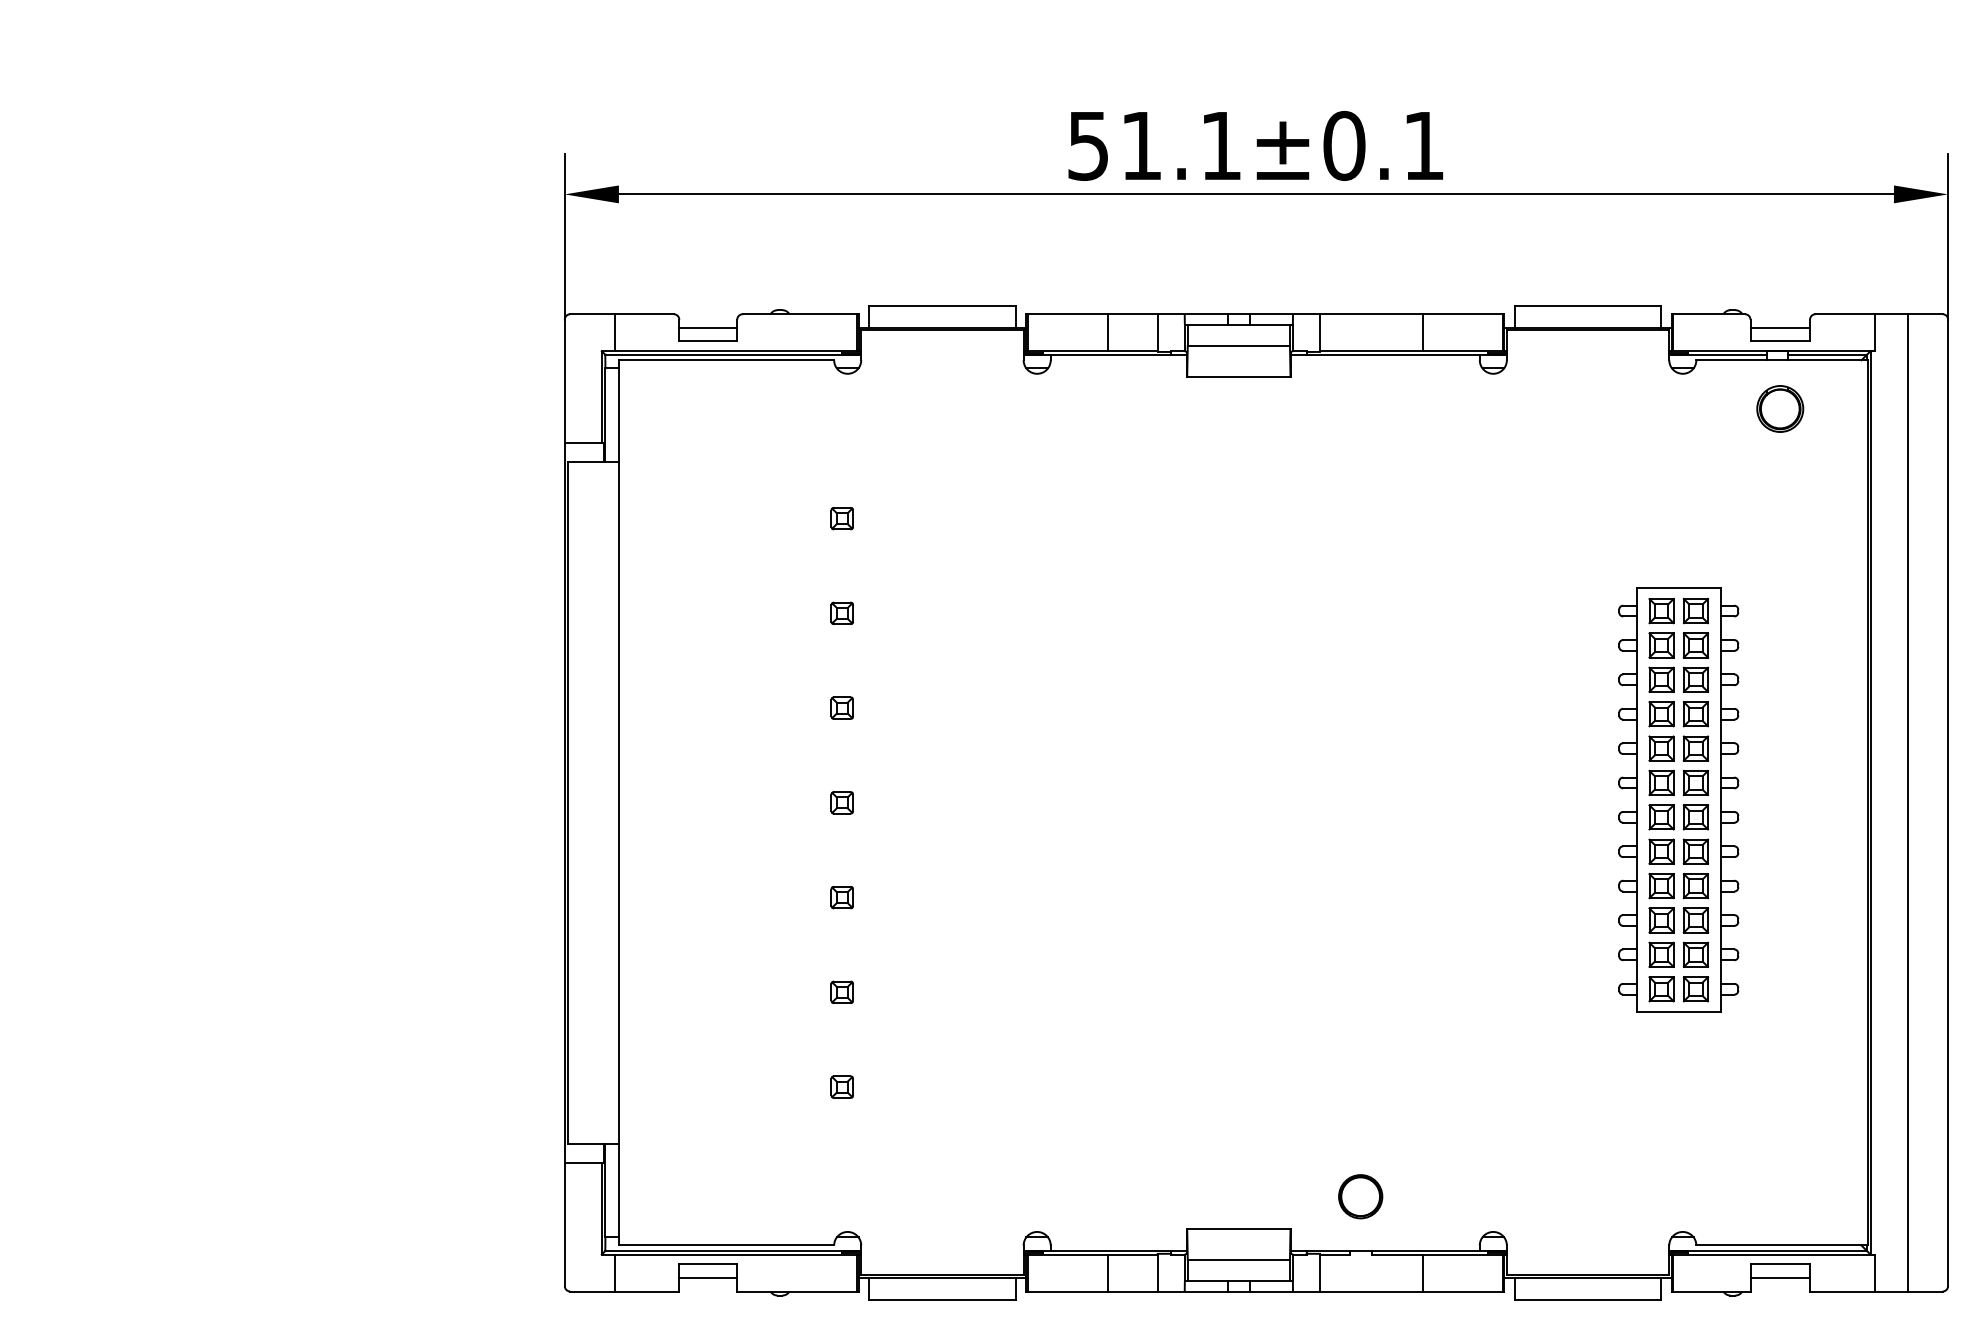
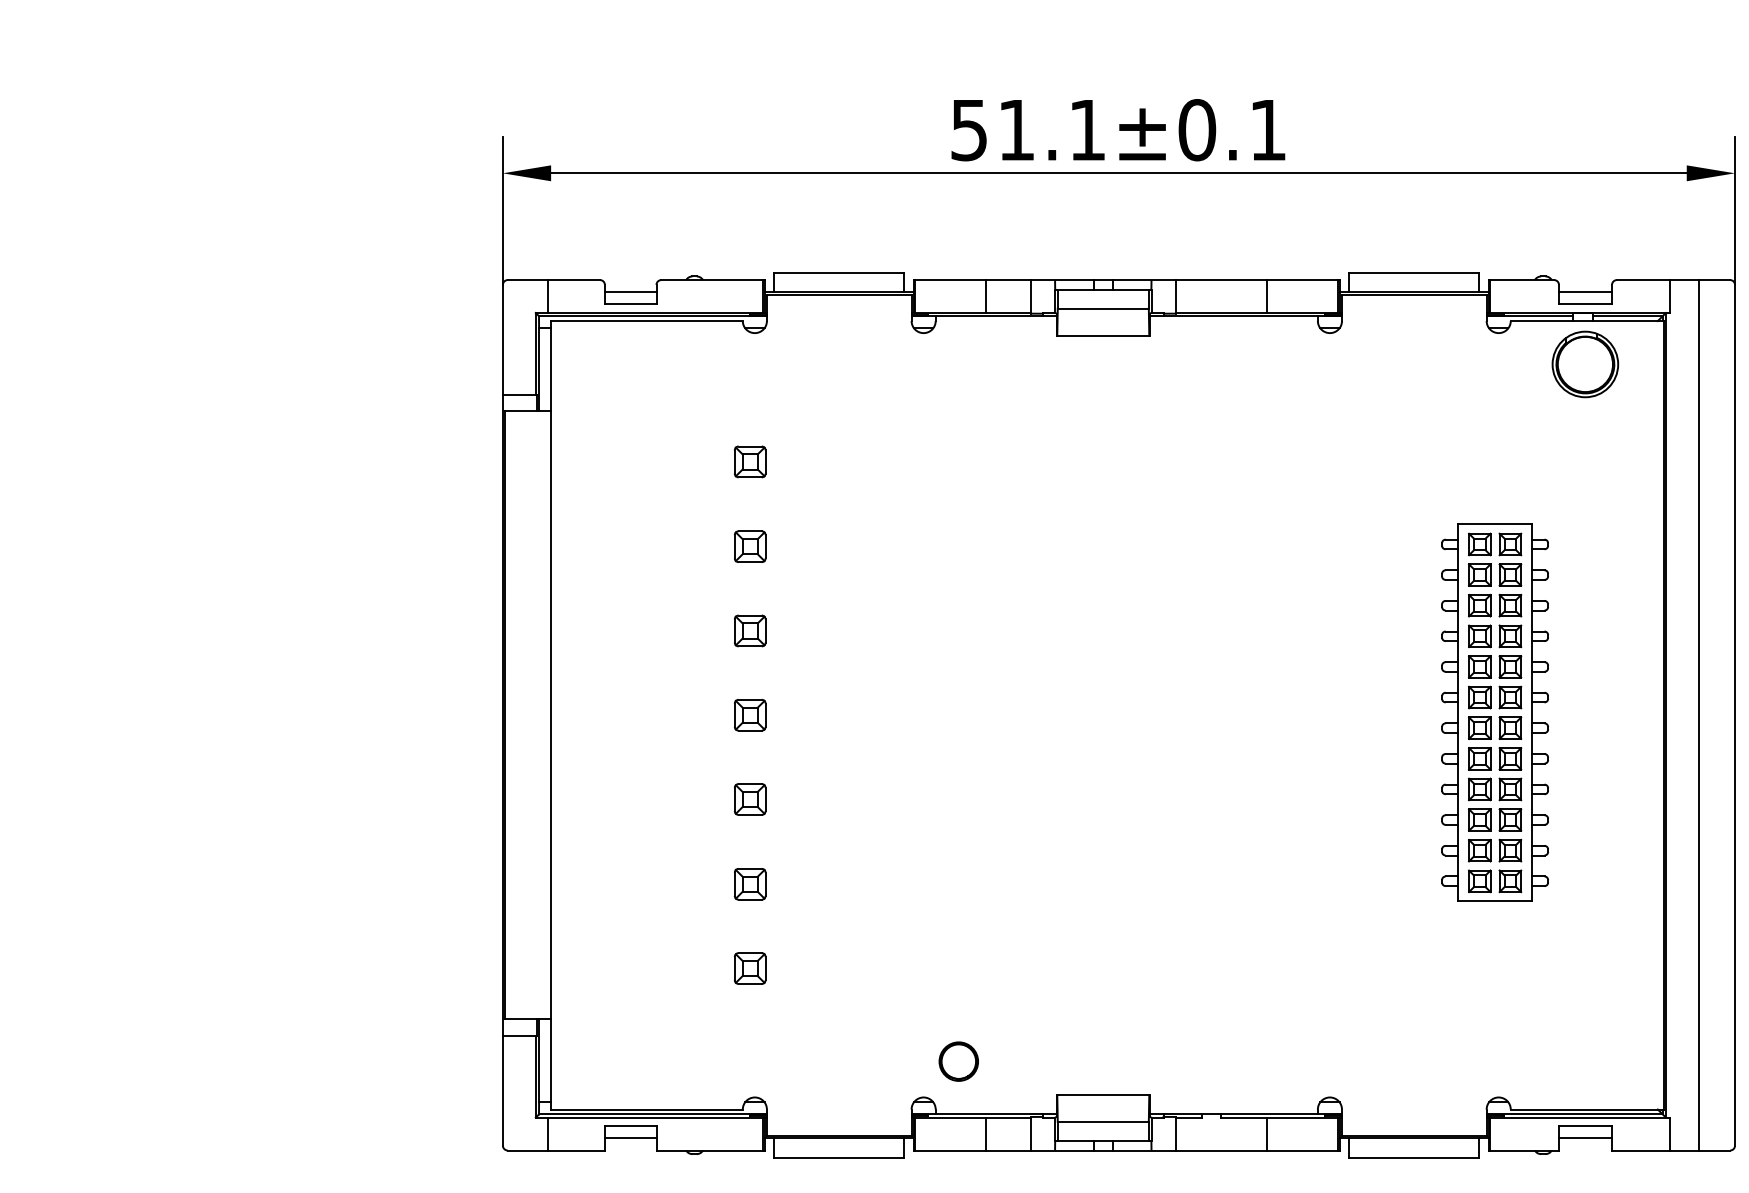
part: (1780, 408) -> (1585, 364), size x1.6
part: (841, 518) -> (749, 462), size x1.6
part: (841, 612) -> (749, 545), size x1.6
part: (841, 707) -> (749, 630), size x1.6
part: (841, 802) -> (749, 714), size x1.6
part: (841, 897) -> (749, 799), size x1.6
part: (841, 991) -> (749, 883), size x1.6
part: (841, 1086) -> (749, 967), size x1.6
part: (1360, 1196) -> (958, 1061), moved

